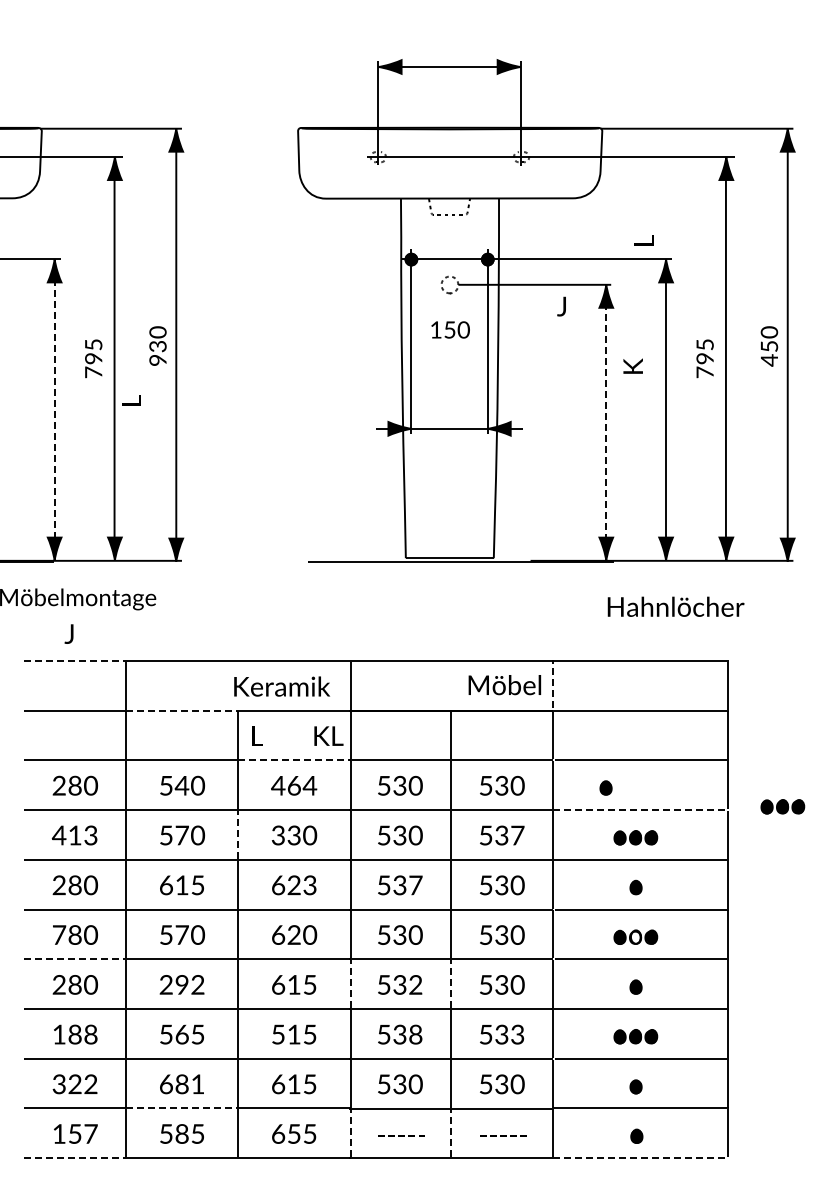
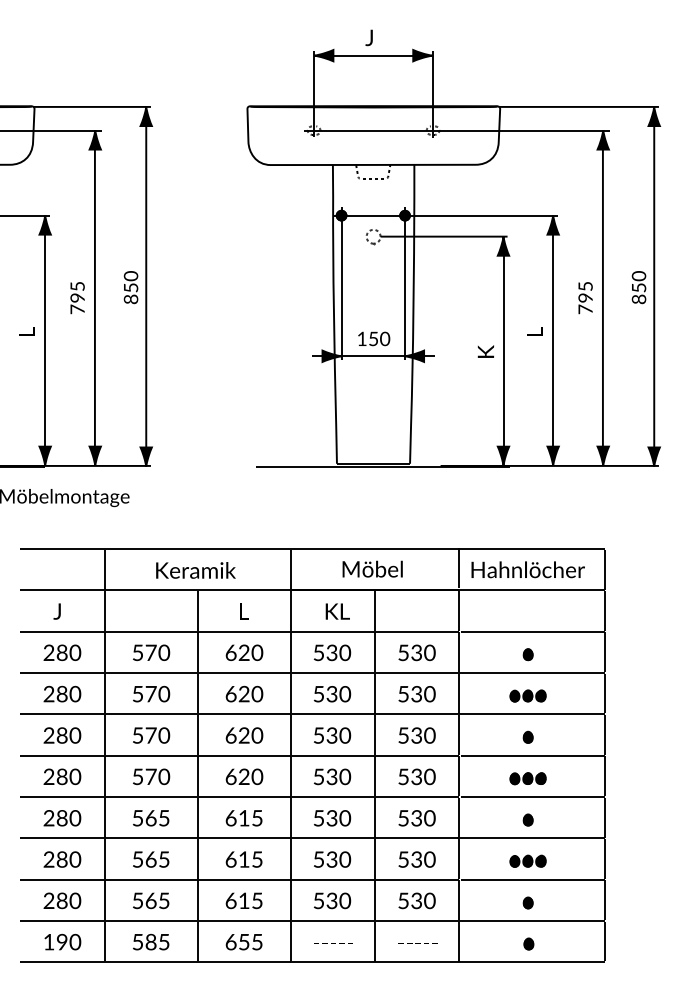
text: (643, 240) -> (534, 331), moved
text: (561, 306) -> (369, 37), moved
text: (450, 329) -> (374, 338), moved
text: (157, 353) -> (130, 293), 93 -> 85
text: (769, 360) -> (639, 299), 45 -> 85
text: (632, 365) -> (485, 351), moved
text: (131, 400) -> (26, 331), moved
line: (54, 410) -> (45, 341), dashed -> solid
line: (606, 423) -> (503, 351), dashed -> solid
text: (675, 606) -> (527, 569), moved
text: (68, 633) -> (56, 611), moved
line: (75, 660) -> (62, 548), dashed -> solid
line: (552, 684) -> (458, 568), dashed -> solid
text: (504, 685) -> (372, 569), moved
text: (281, 686) -> (195, 570), moved
line: (182, 710) -> (151, 590), dashed -> solid
text: (257, 735) -> (244, 611), moved
text: (328, 735) -> (337, 611), moved
line: (295, 760) -> (245, 631), dashed -> solid
text: (181, 785) -> (150, 652), 540 -> 570
text: (294, 785) -> (244, 652), 464 -> 620
part: (605, 787) -> (527, 654), moved
part: (782, 806) -> (649, 670), removed
line: (641, 809) -> (532, 672), dashed -> solid
line: (238, 834) -> (197, 693), dashed -> solid
text: (74, 835) -> (61, 694), 413 -> 280
text: (285, 835) -> (236, 694), 330 -> 620
text: (517, 835) -> (429, 694), 537 -> 530
text: (182, 885) -> (151, 735), 615 -> 570
text: (310, 885) -> (257, 735), 623 -> 620
text: (415, 885) -> (344, 735), 537 -> 530
text: (59, 934) -> (49, 776), 780 -> 280
fill: (635, 936) -> (527, 778), added
line: (75, 959) -> (62, 797), dashed -> solid
text: (181, 984) -> (150, 817), 292 -> 565
line: (350, 984) -> (290, 817), dashed -> solid
text: (415, 984) -> (344, 817), 532 -> 530
line: (451, 984) -> (374, 817), dashed -> solid
text: (75, 1034) -> (62, 859), 188 -> 280
text: (278, 1034) -> (231, 859), 515 -> 615
text: (415, 1034) -> (344, 859), 538 -> 530
text: (517, 1034) -> (429, 859), 533 -> 530
text: (75, 1084) -> (62, 901), 322 -> 280
text: (182, 1084) -> (151, 901), 681 -> 565
line: (182, 1108) -> (151, 920), dashed -> solid
text: (83, 1133) -> (69, 941), 157 -> 190
line: (350, 1133) -> (290, 941), dashed -> solid
line: (451, 1133) -> (374, 941), dashed -> solid
line: (75, 1158) -> (62, 962), dashed -> solid
line: (641, 1158) -> (532, 962), dashed -> solid

